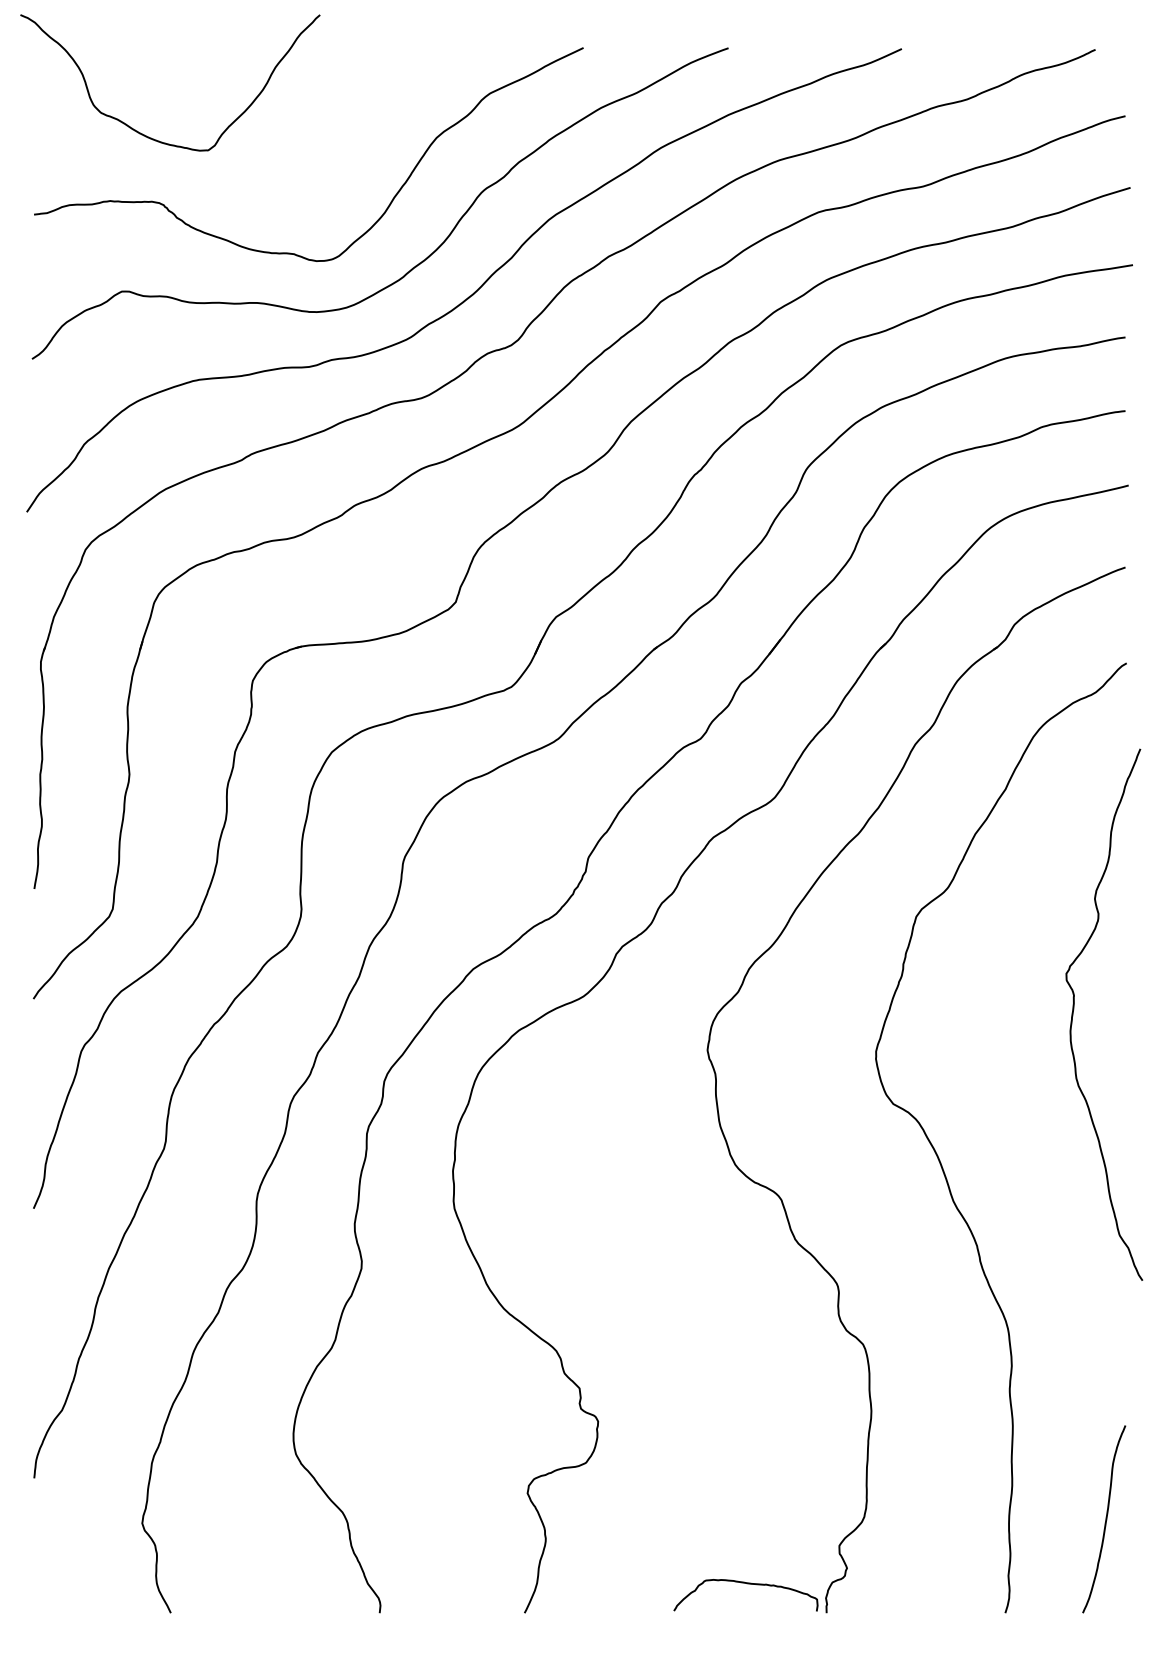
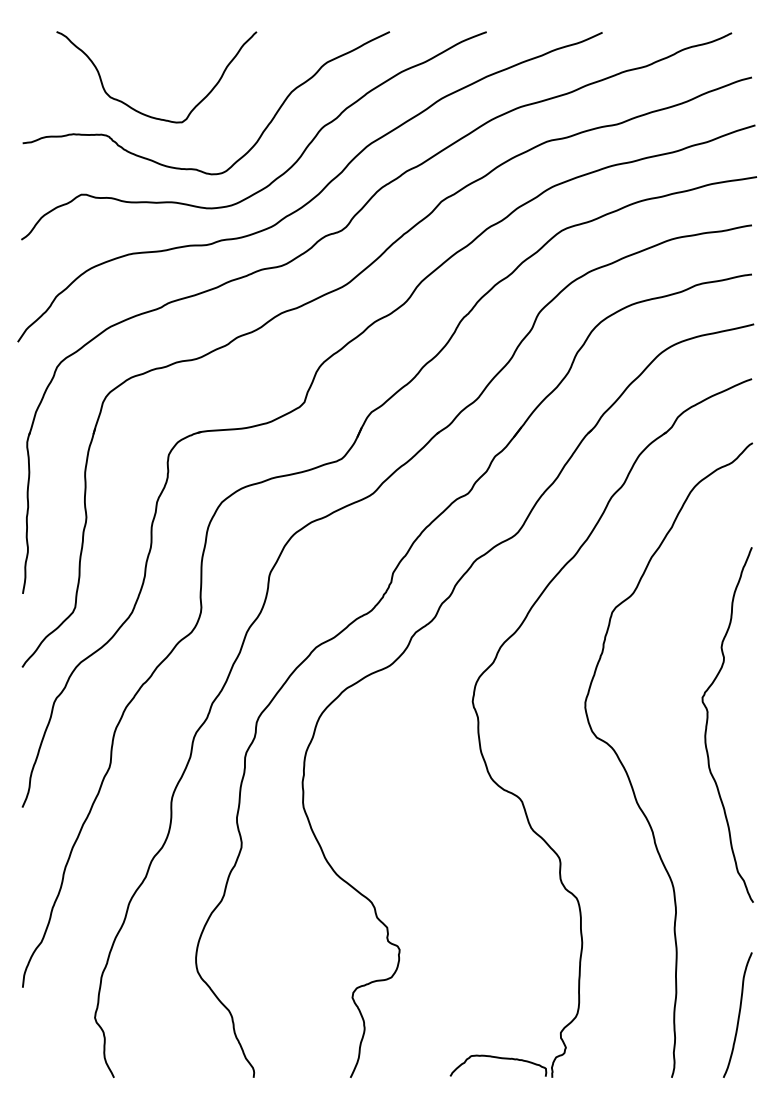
curve: (149, 135) -> (142, 112), moved
curve: (1075, 1008) -> (708, 720), moved

